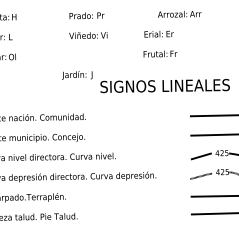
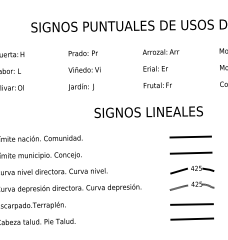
text: (158, 33) -> (155, 68), moved
text: (160, 54) -> (157, 85), moved
text: (76, 74) -> (80, 86), moved

